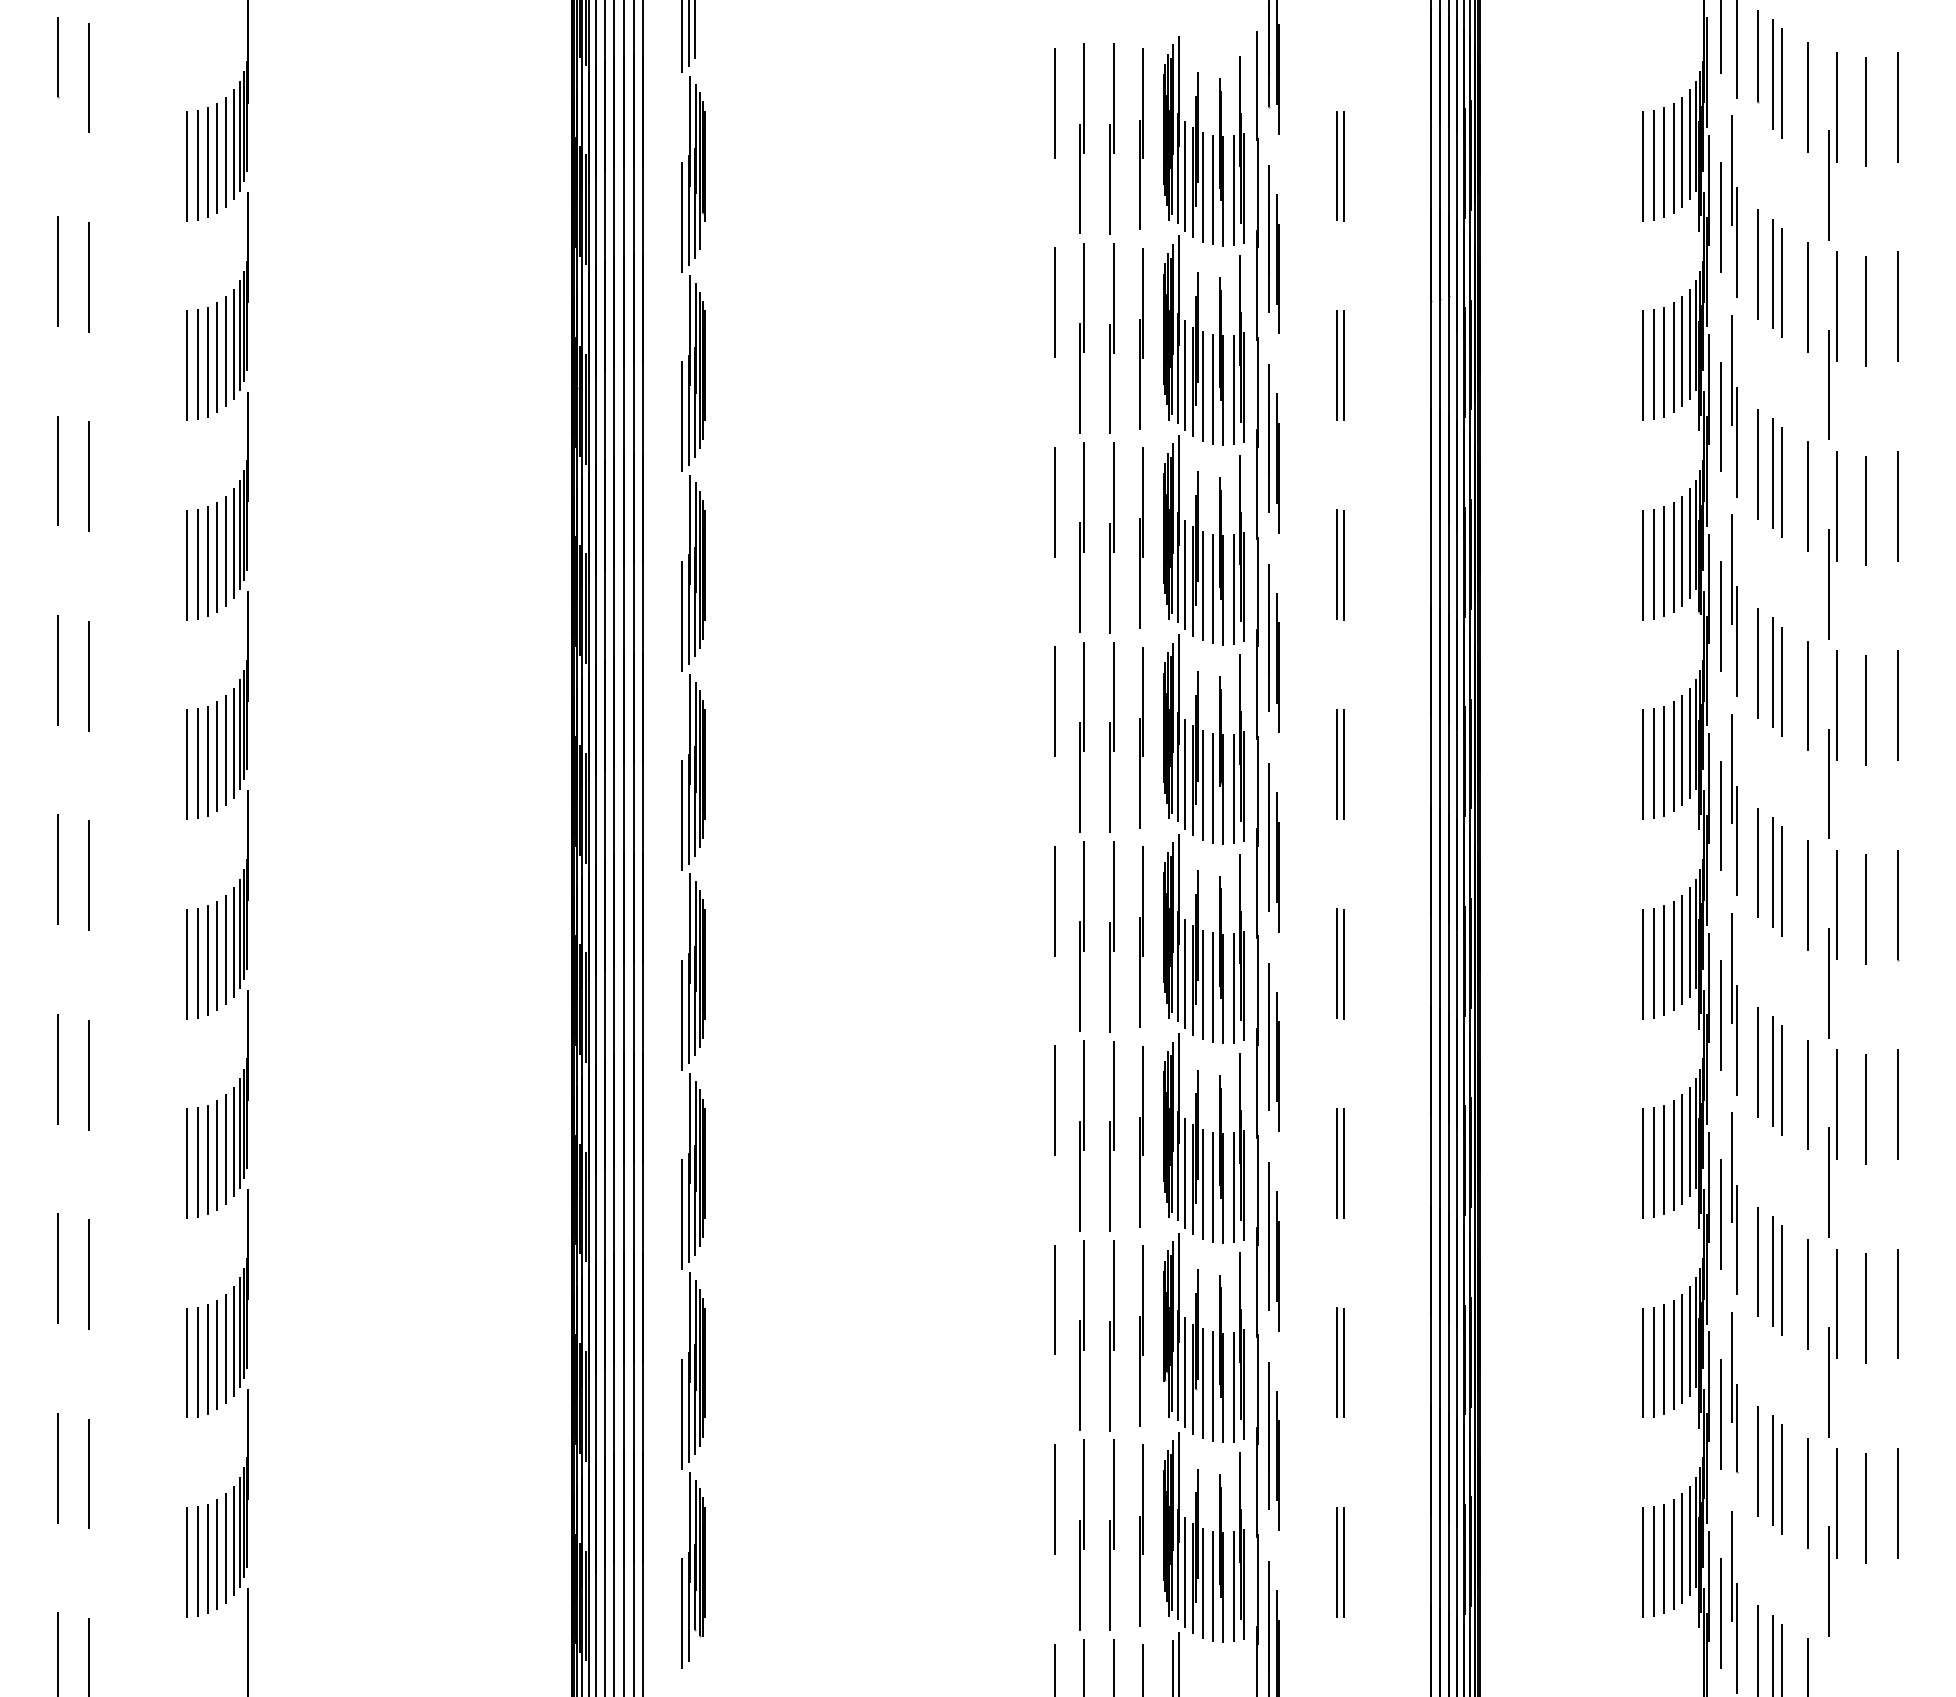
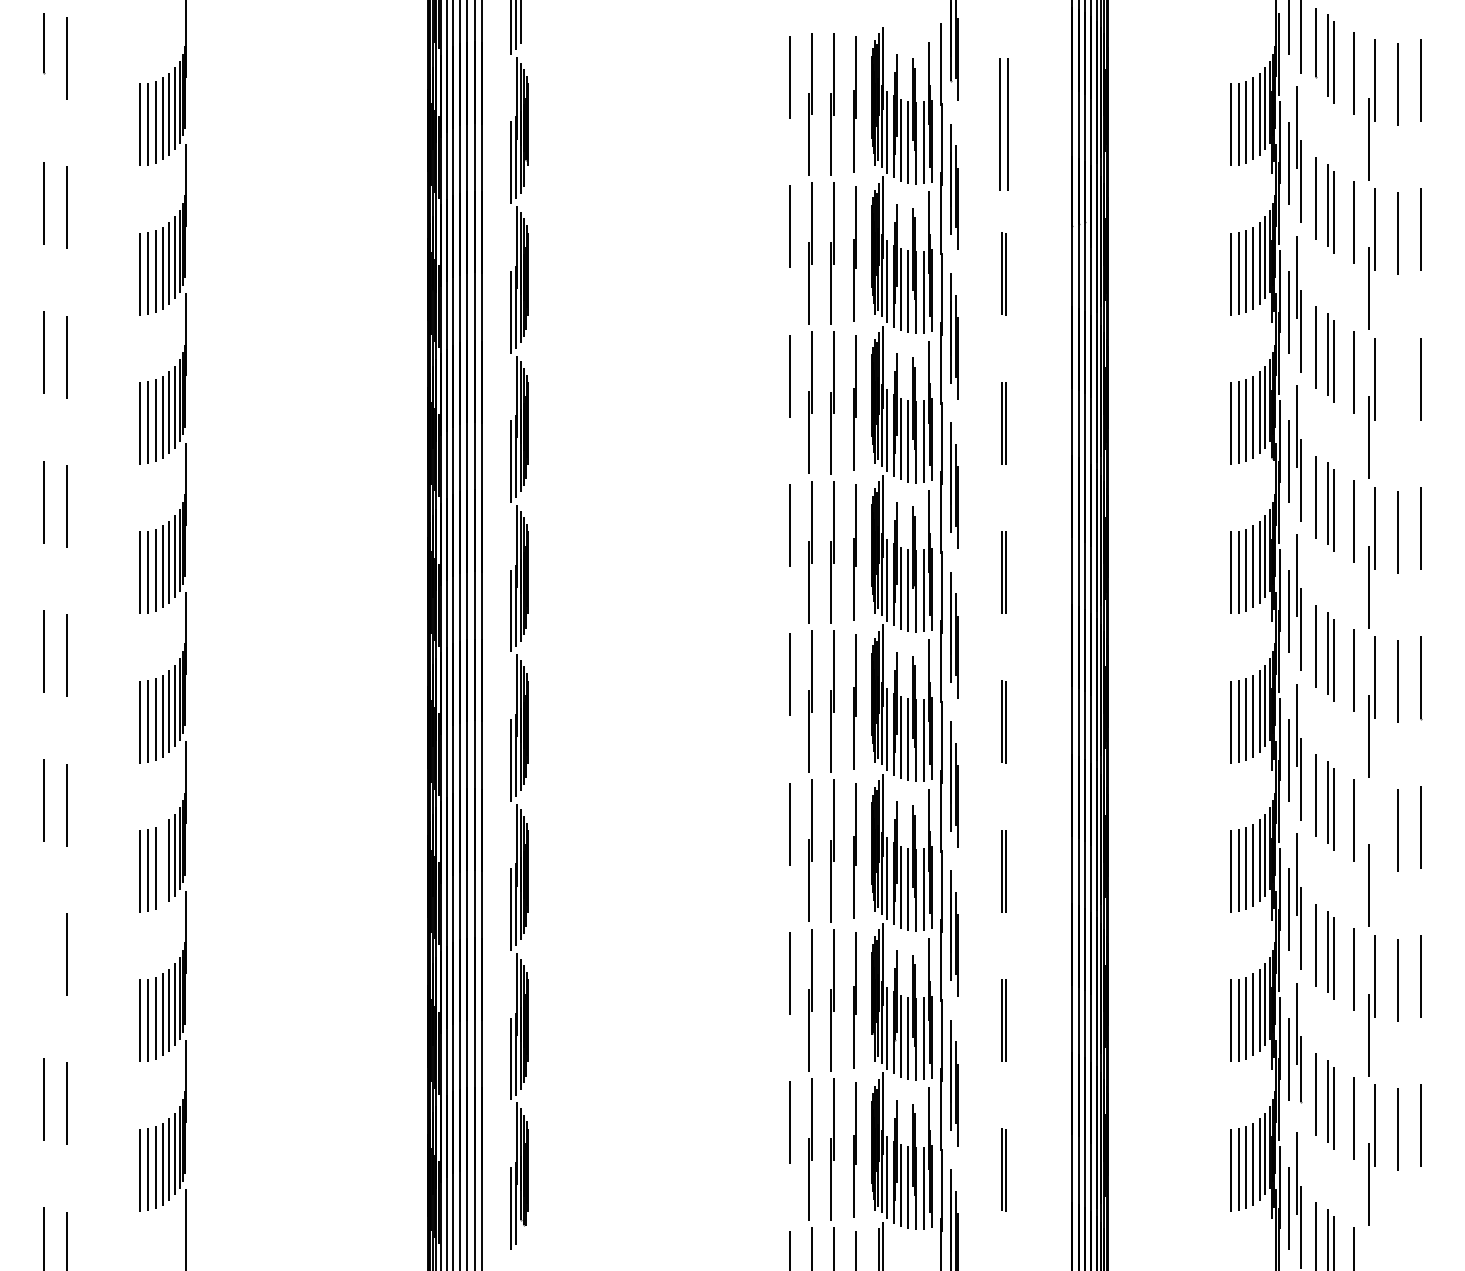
part: (1339, 166) -> (1003, 124), size x1.6
line: (1866, 510) -> (1397, 382), removed
line: (1836, 1103) -> (1375, 826), removed
line: (218, 1154) -> (163, 864), removed
line: (57, 1269) -> (43, 950), removed

